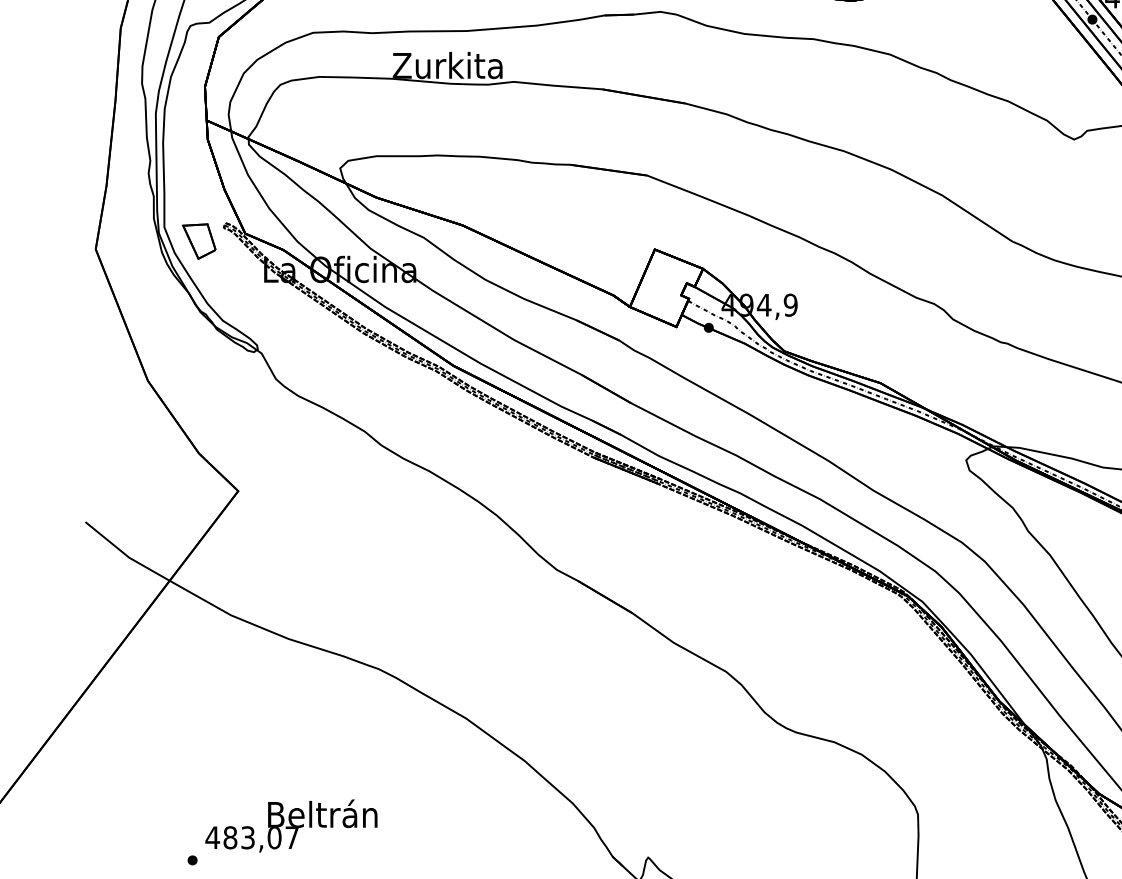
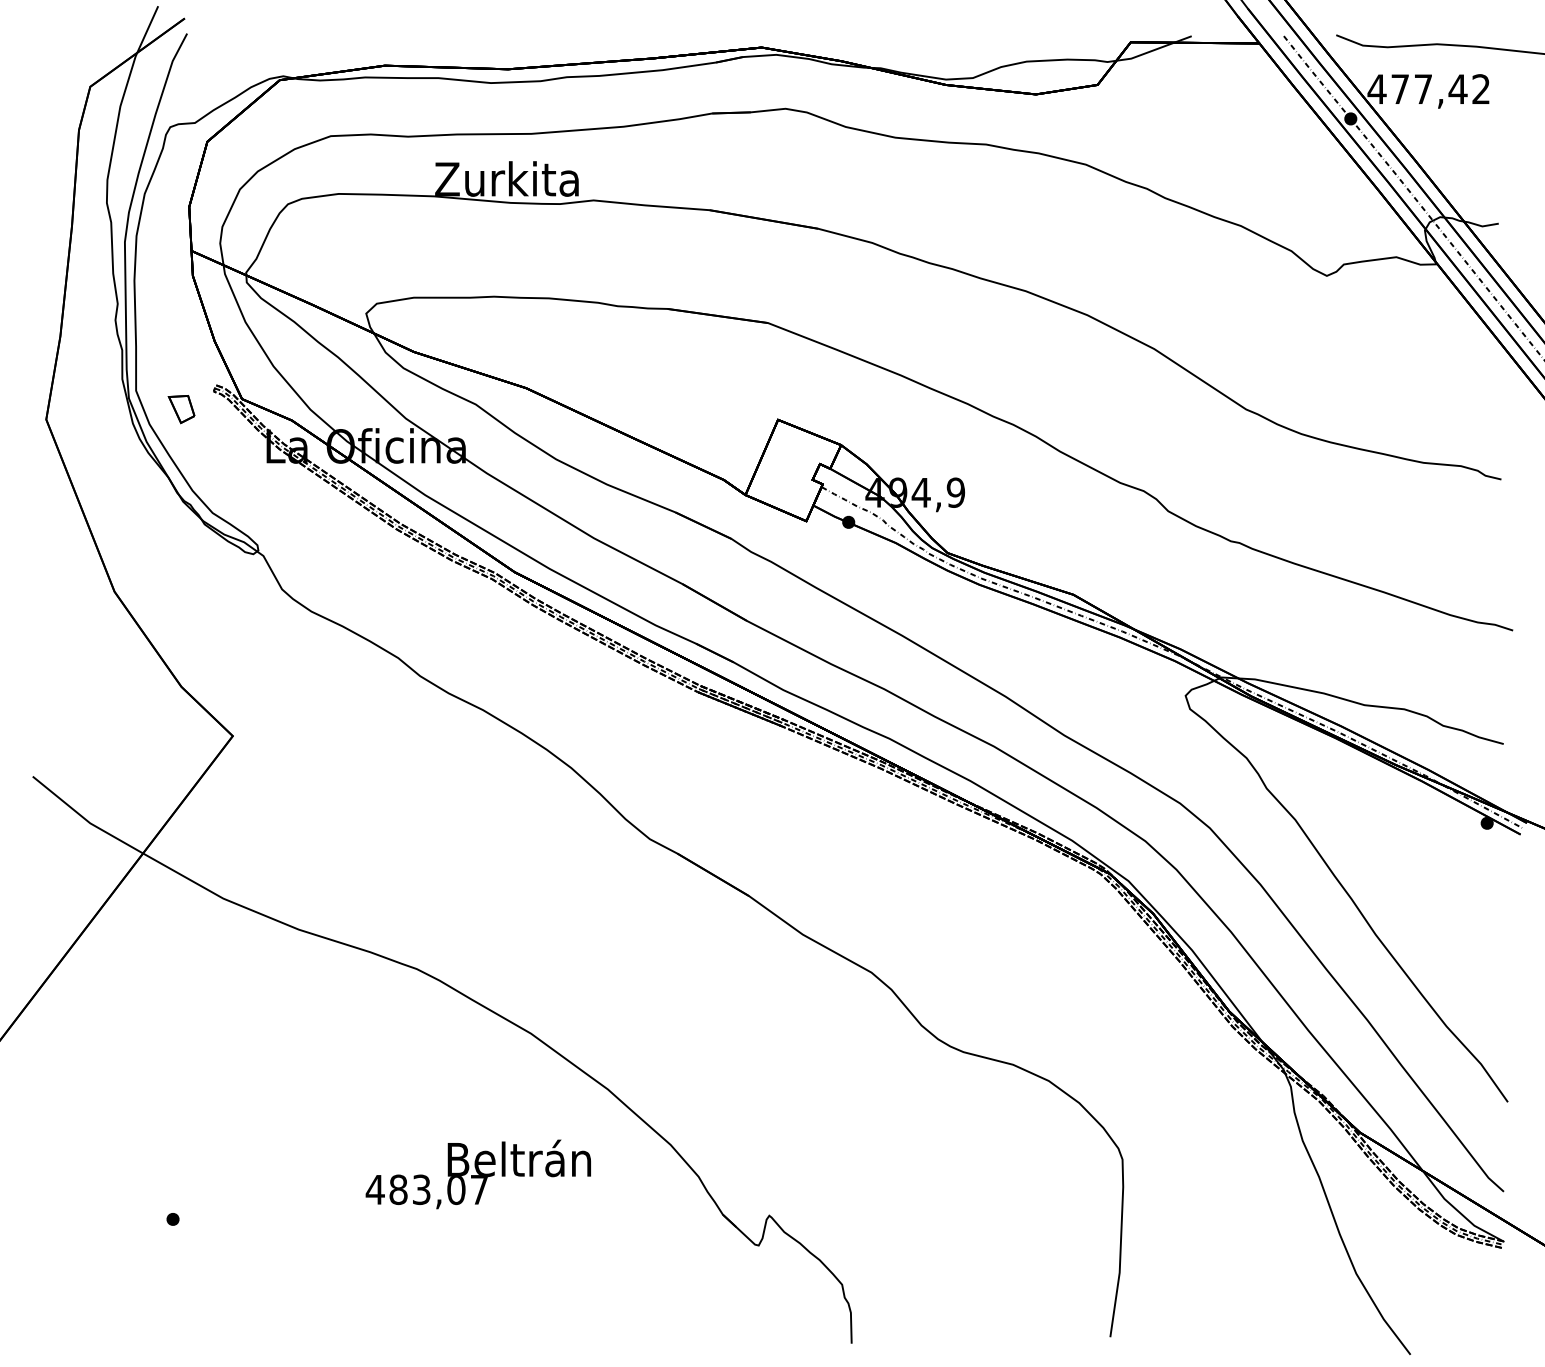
part: (199, 241) -> (181, 409), size x0.6
text: (290, 826) -> (477, 1174), moved

